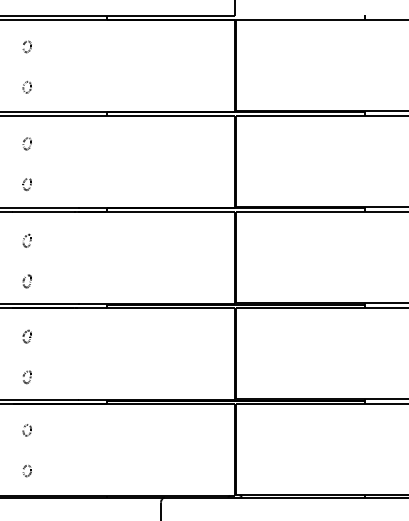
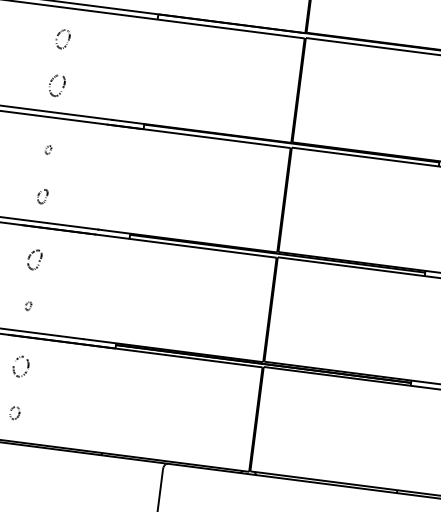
part: (26, 143) -> (61, 38), size x1.4
part: (26, 184) -> (55, 85), size x1.6
part: (26, 240) -> (47, 149), size x0.6
part: (26, 336) -> (33, 259), size x1.4
part: (26, 377) -> (27, 306), size x0.6
part: (26, 430) -> (19, 366), size x1.6

